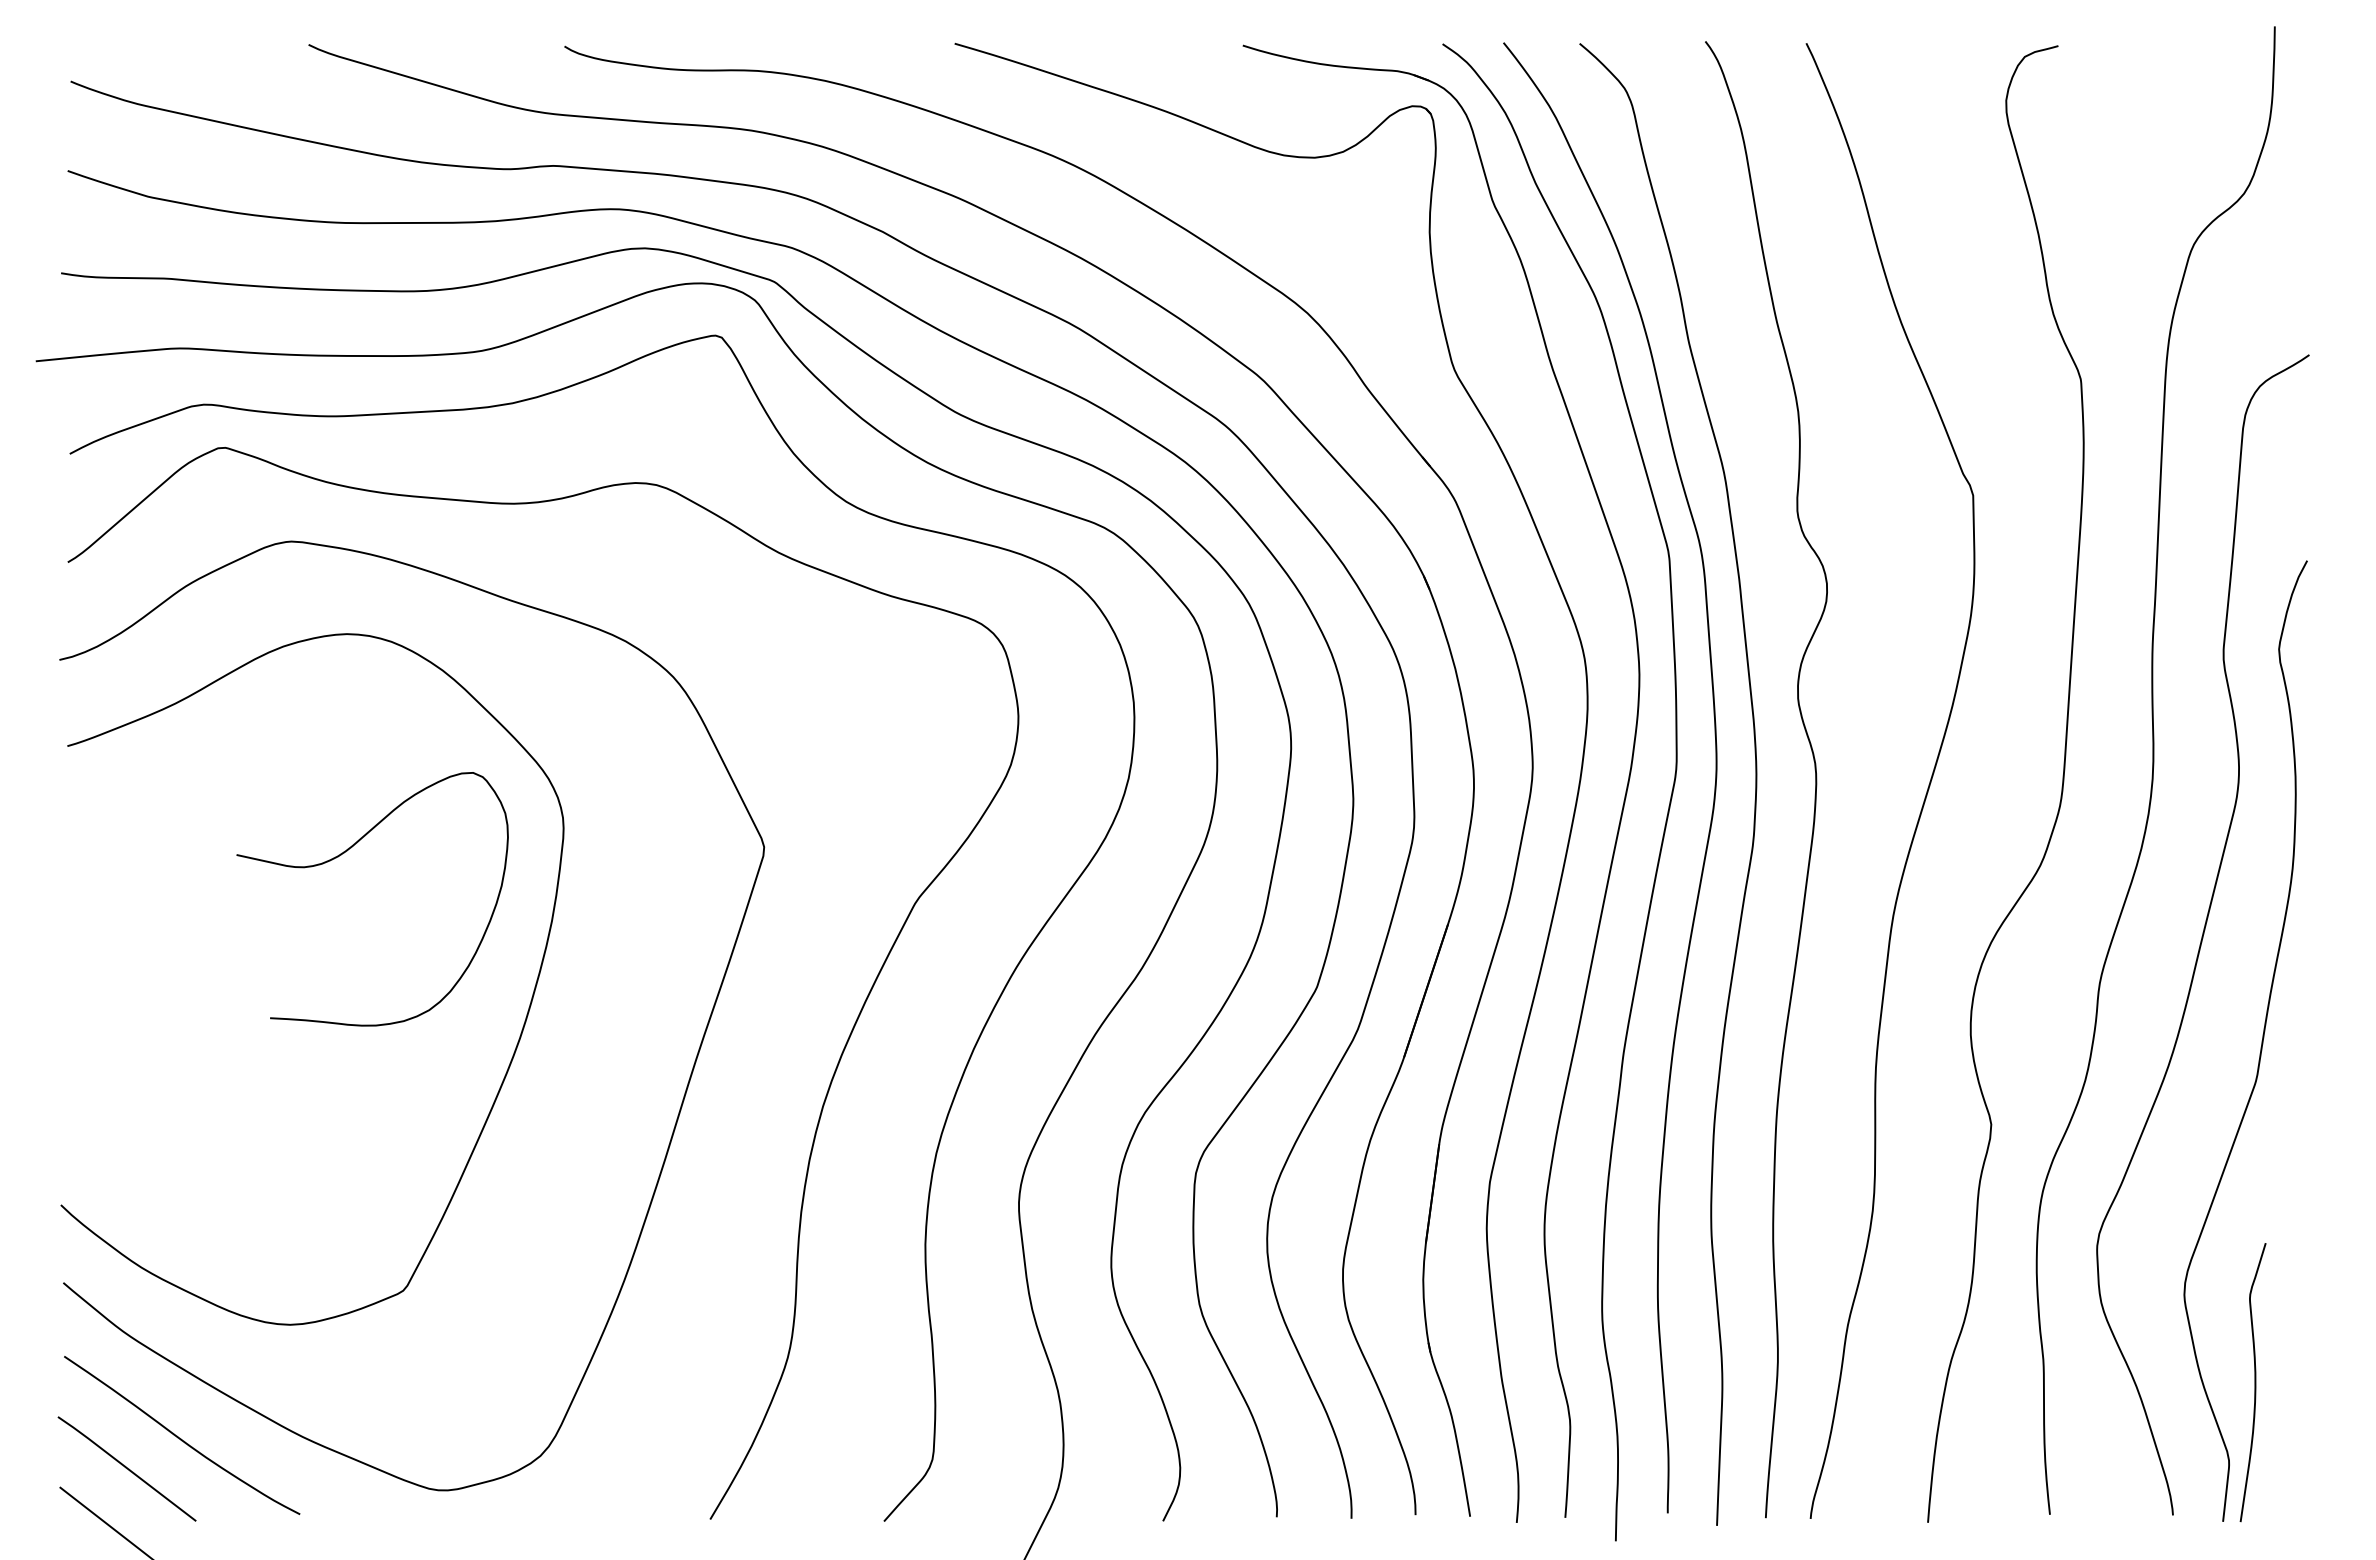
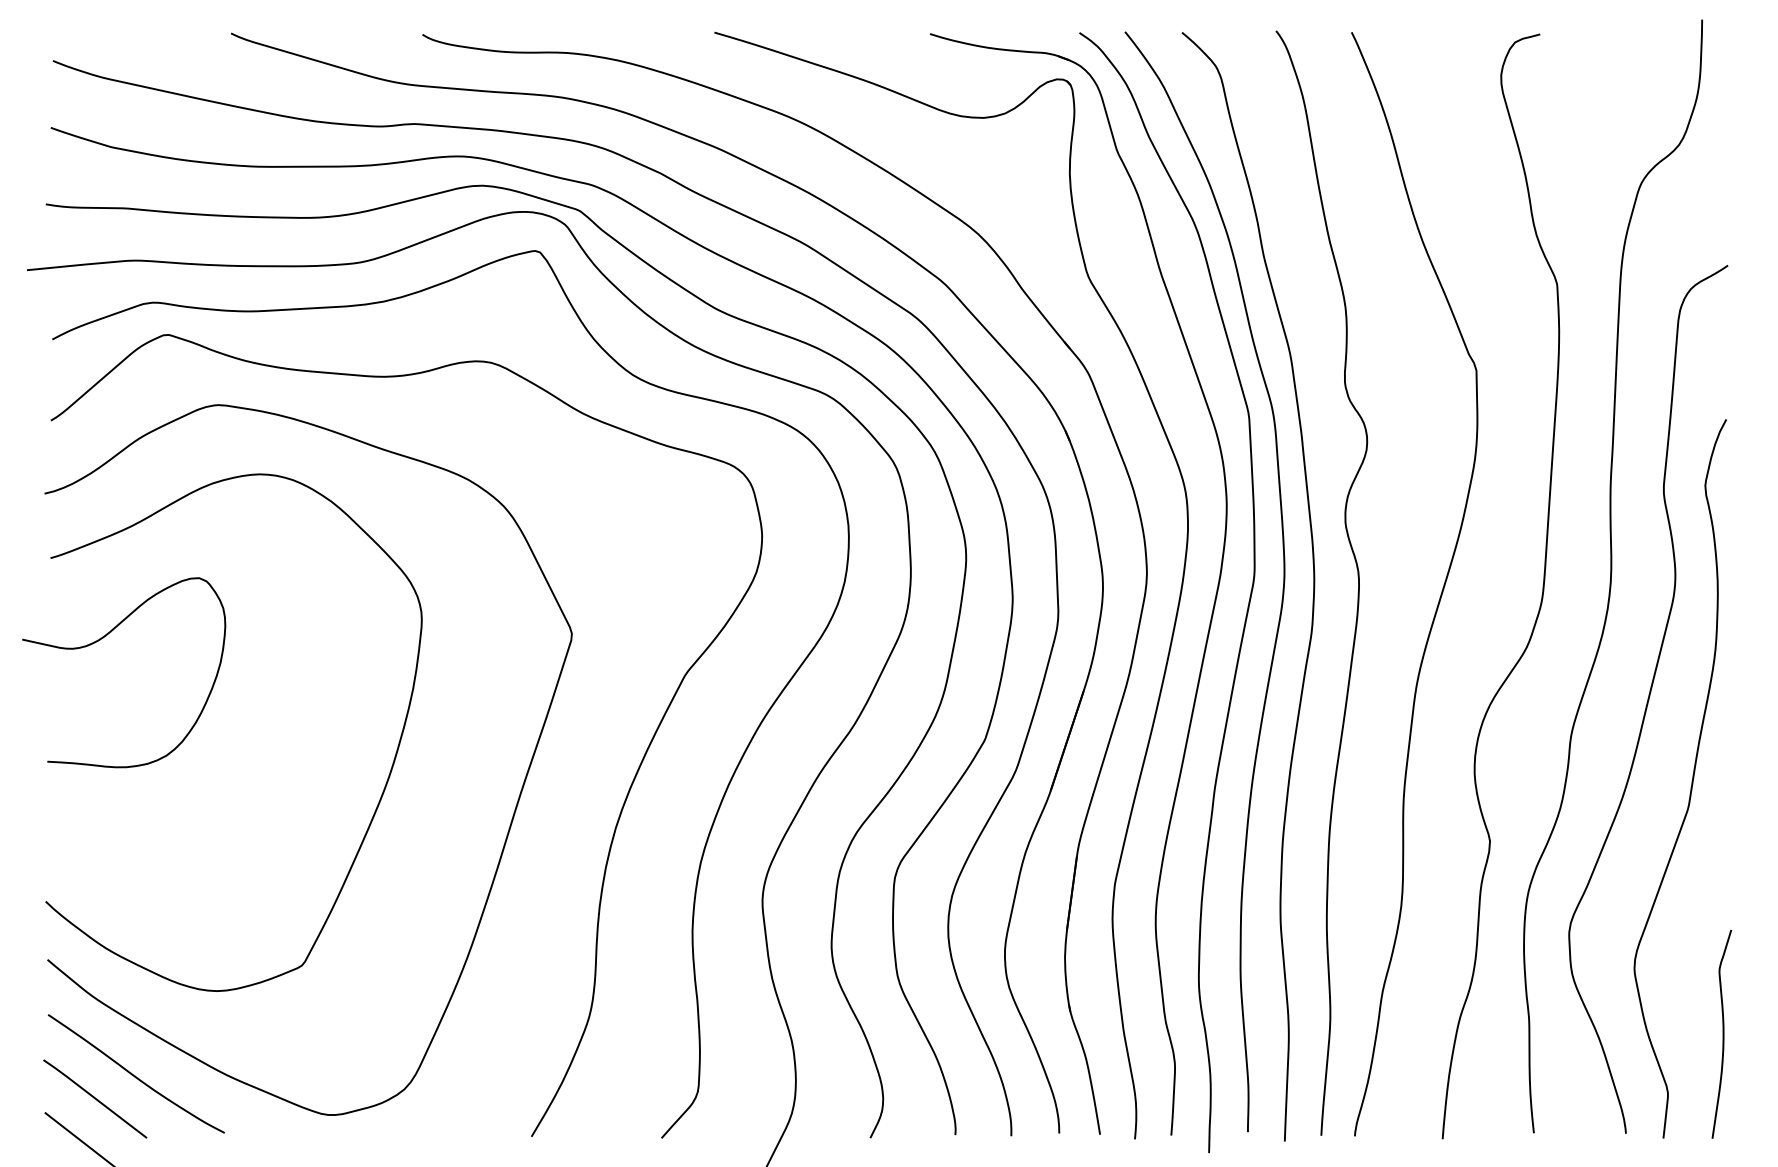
curve: (341, 855) -> (100, 639), moved
curve: (2254, 1382) -> (1722, 1034), moved

